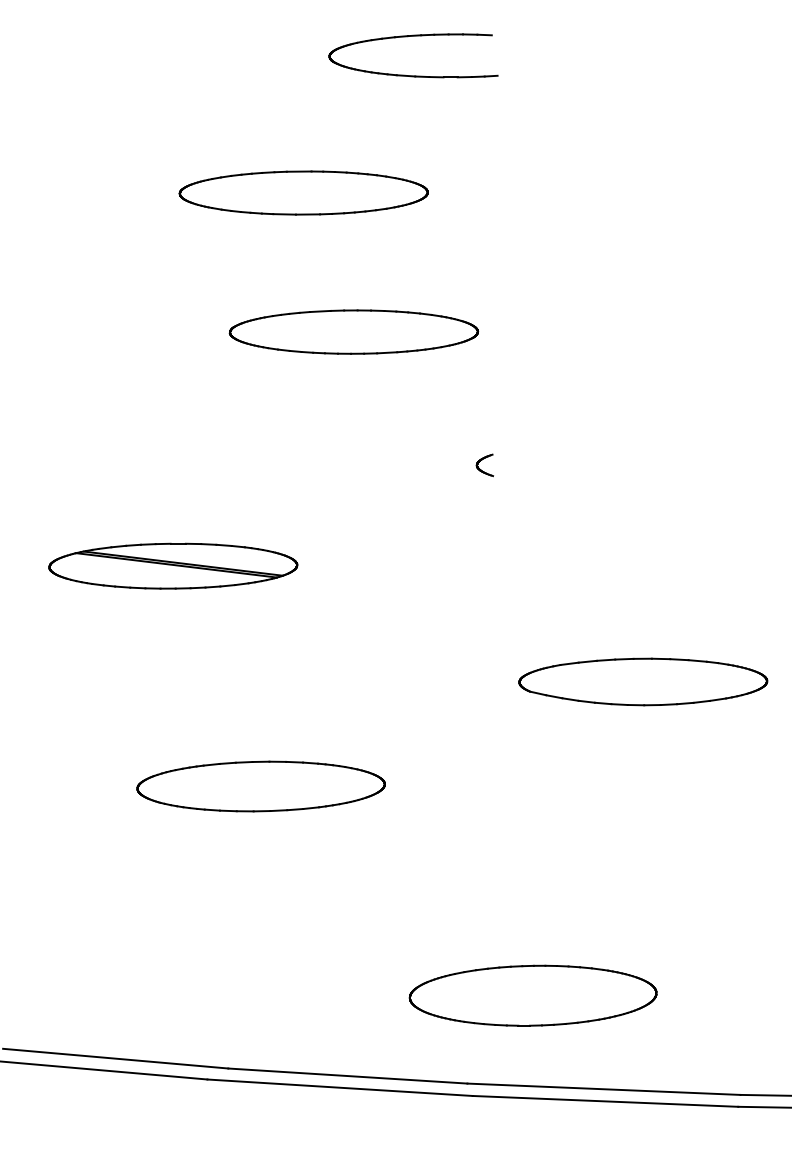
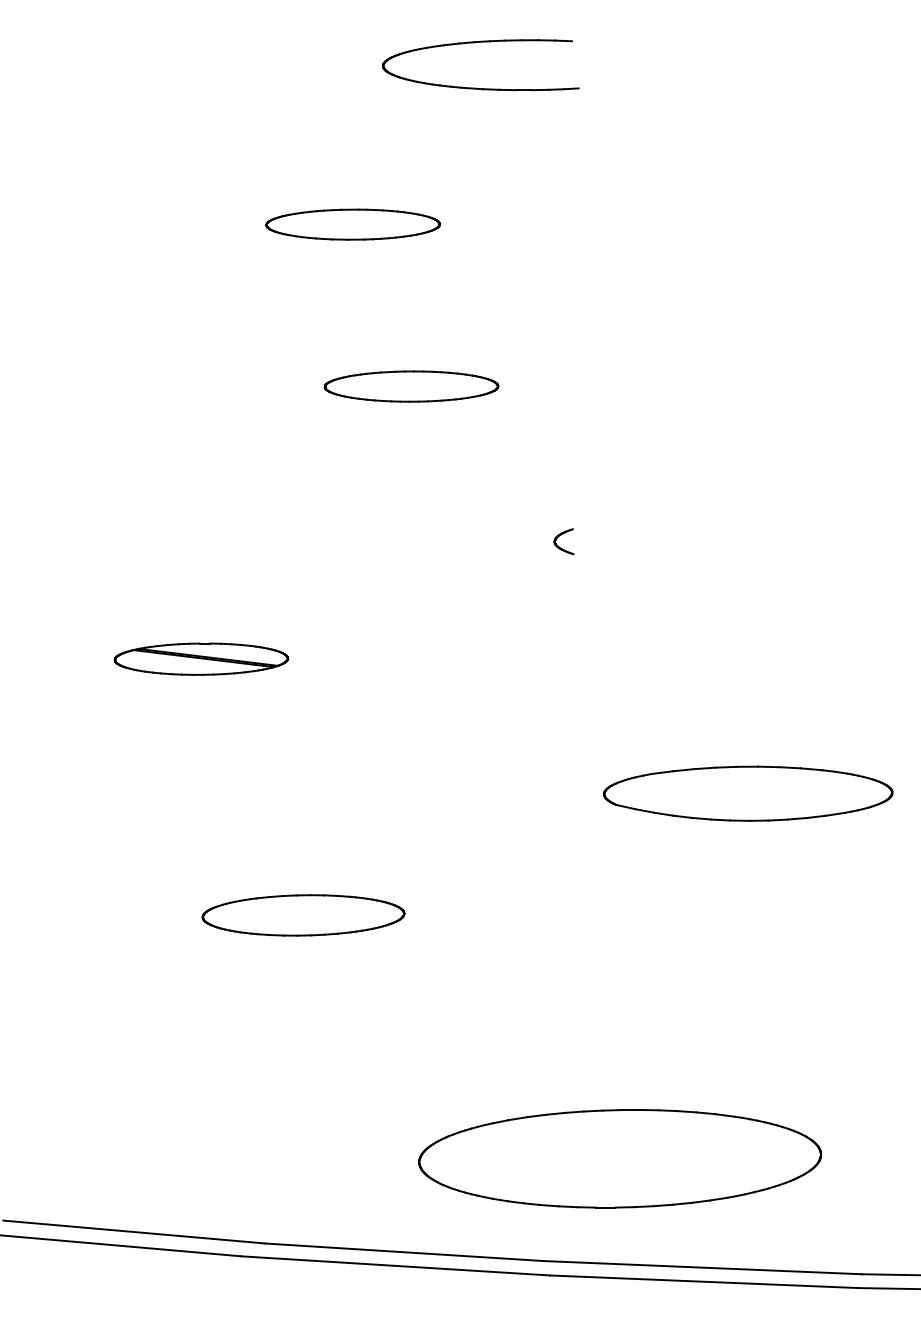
part: (303, 192) -> (352, 224), size x0.6
part: (353, 332) -> (411, 386), size x0.6
part: (173, 566) -> (201, 659), size x0.6
part: (261, 786) -> (303, 915), size x0.7
part: (532, 995) -> (619, 1158), size x1.4

